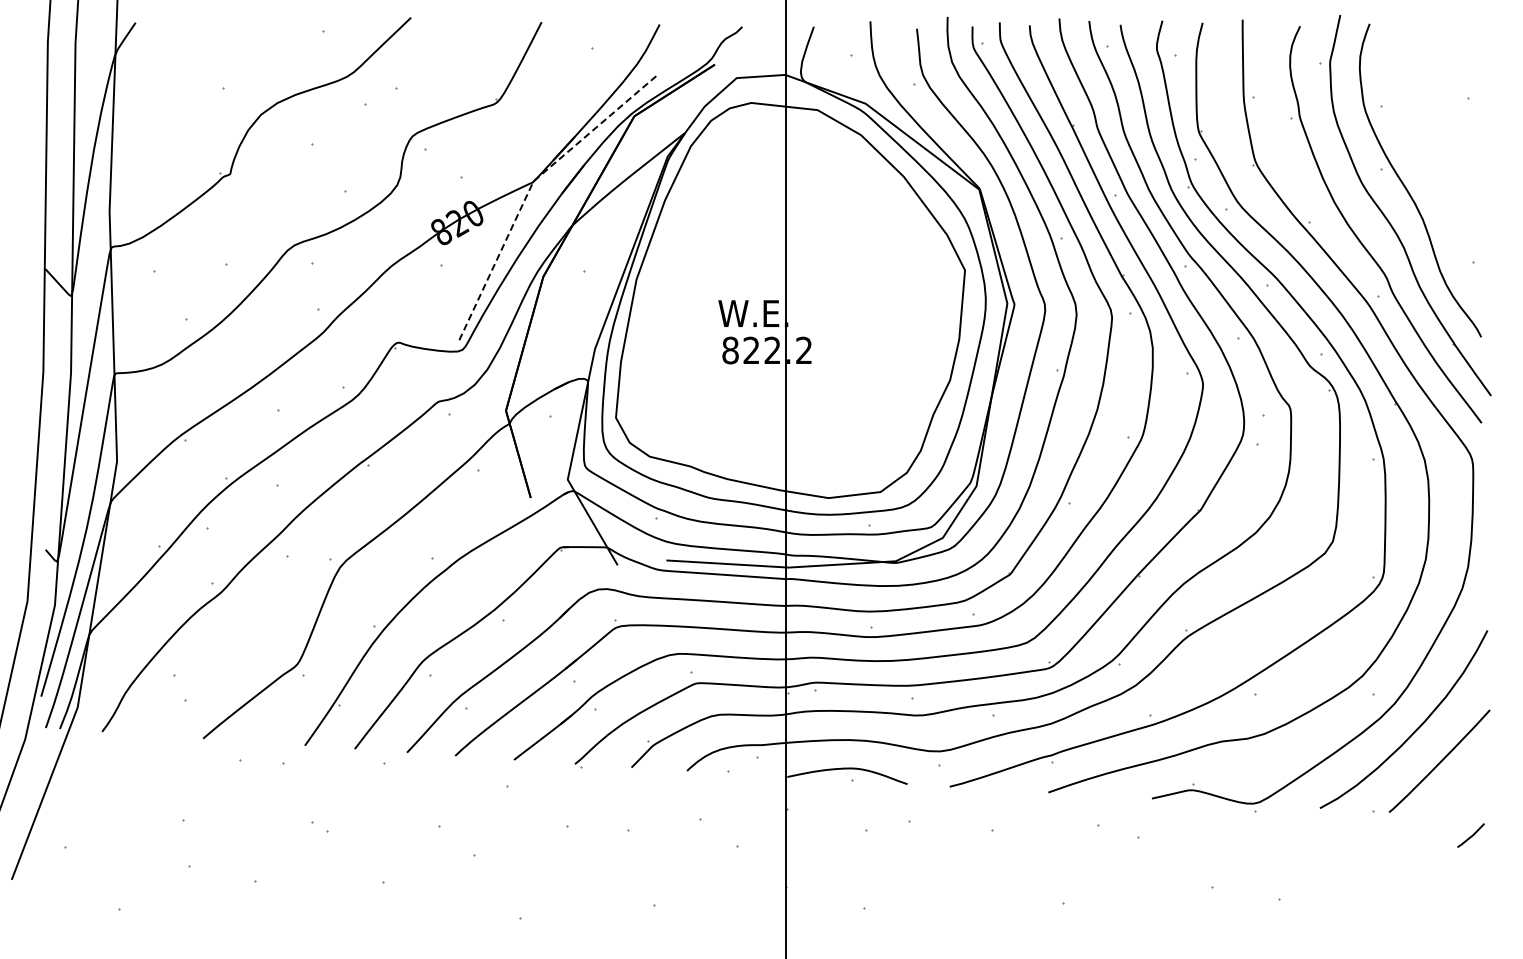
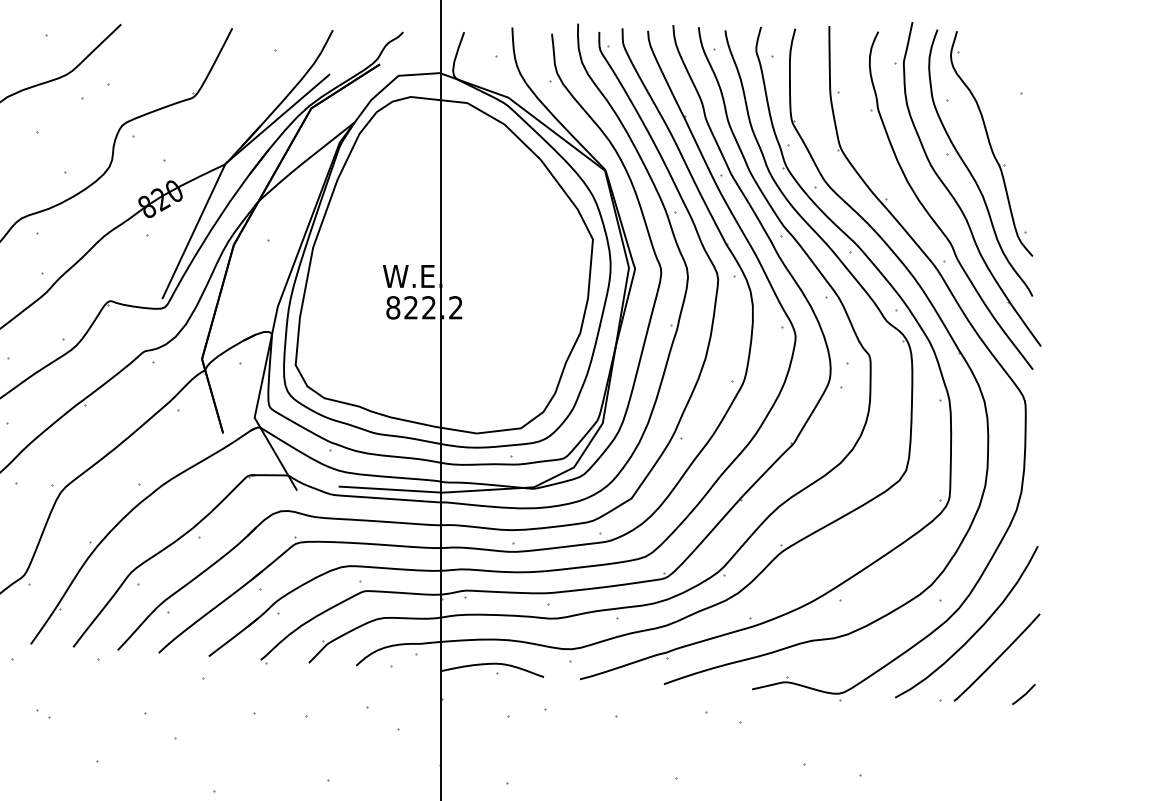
part: (1432, 157) -> (991, 143), added
line: (530, 187) -> (222, 168), dashed -> solid
line: (1471, 835) -> (1024, 694), moved

